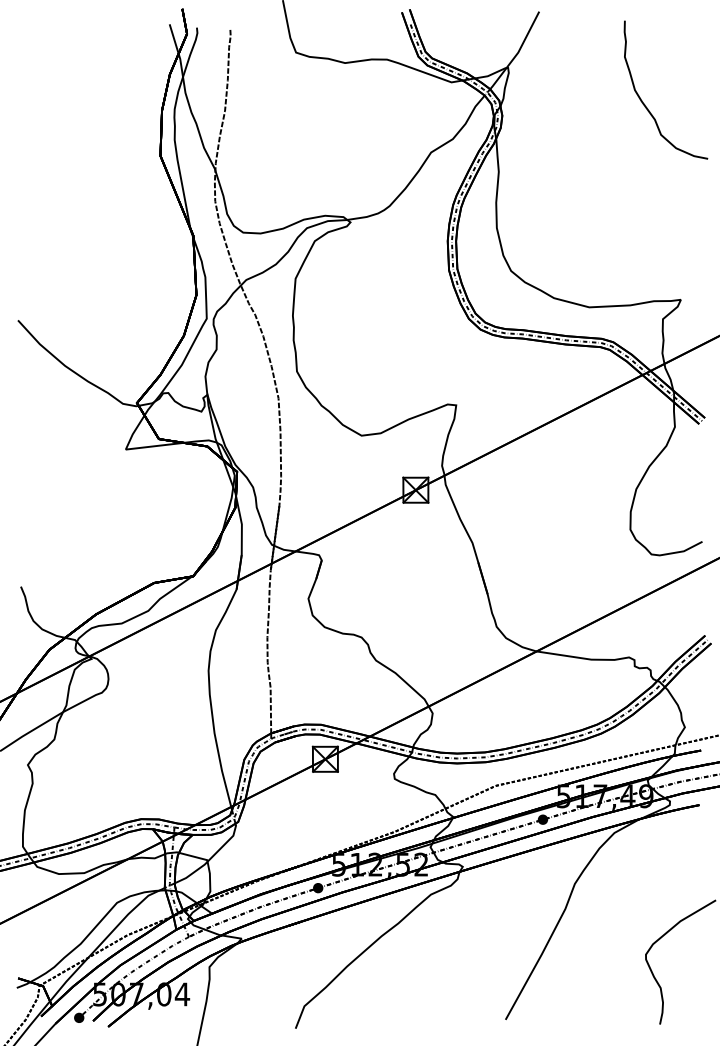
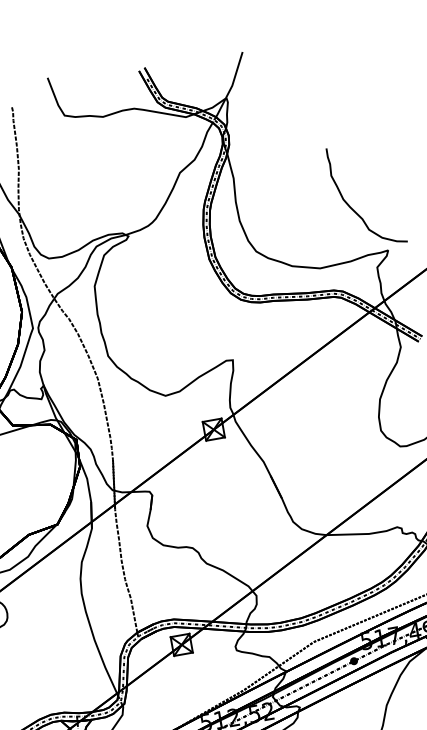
curve: (645, 104) -> (353, 208), moved

